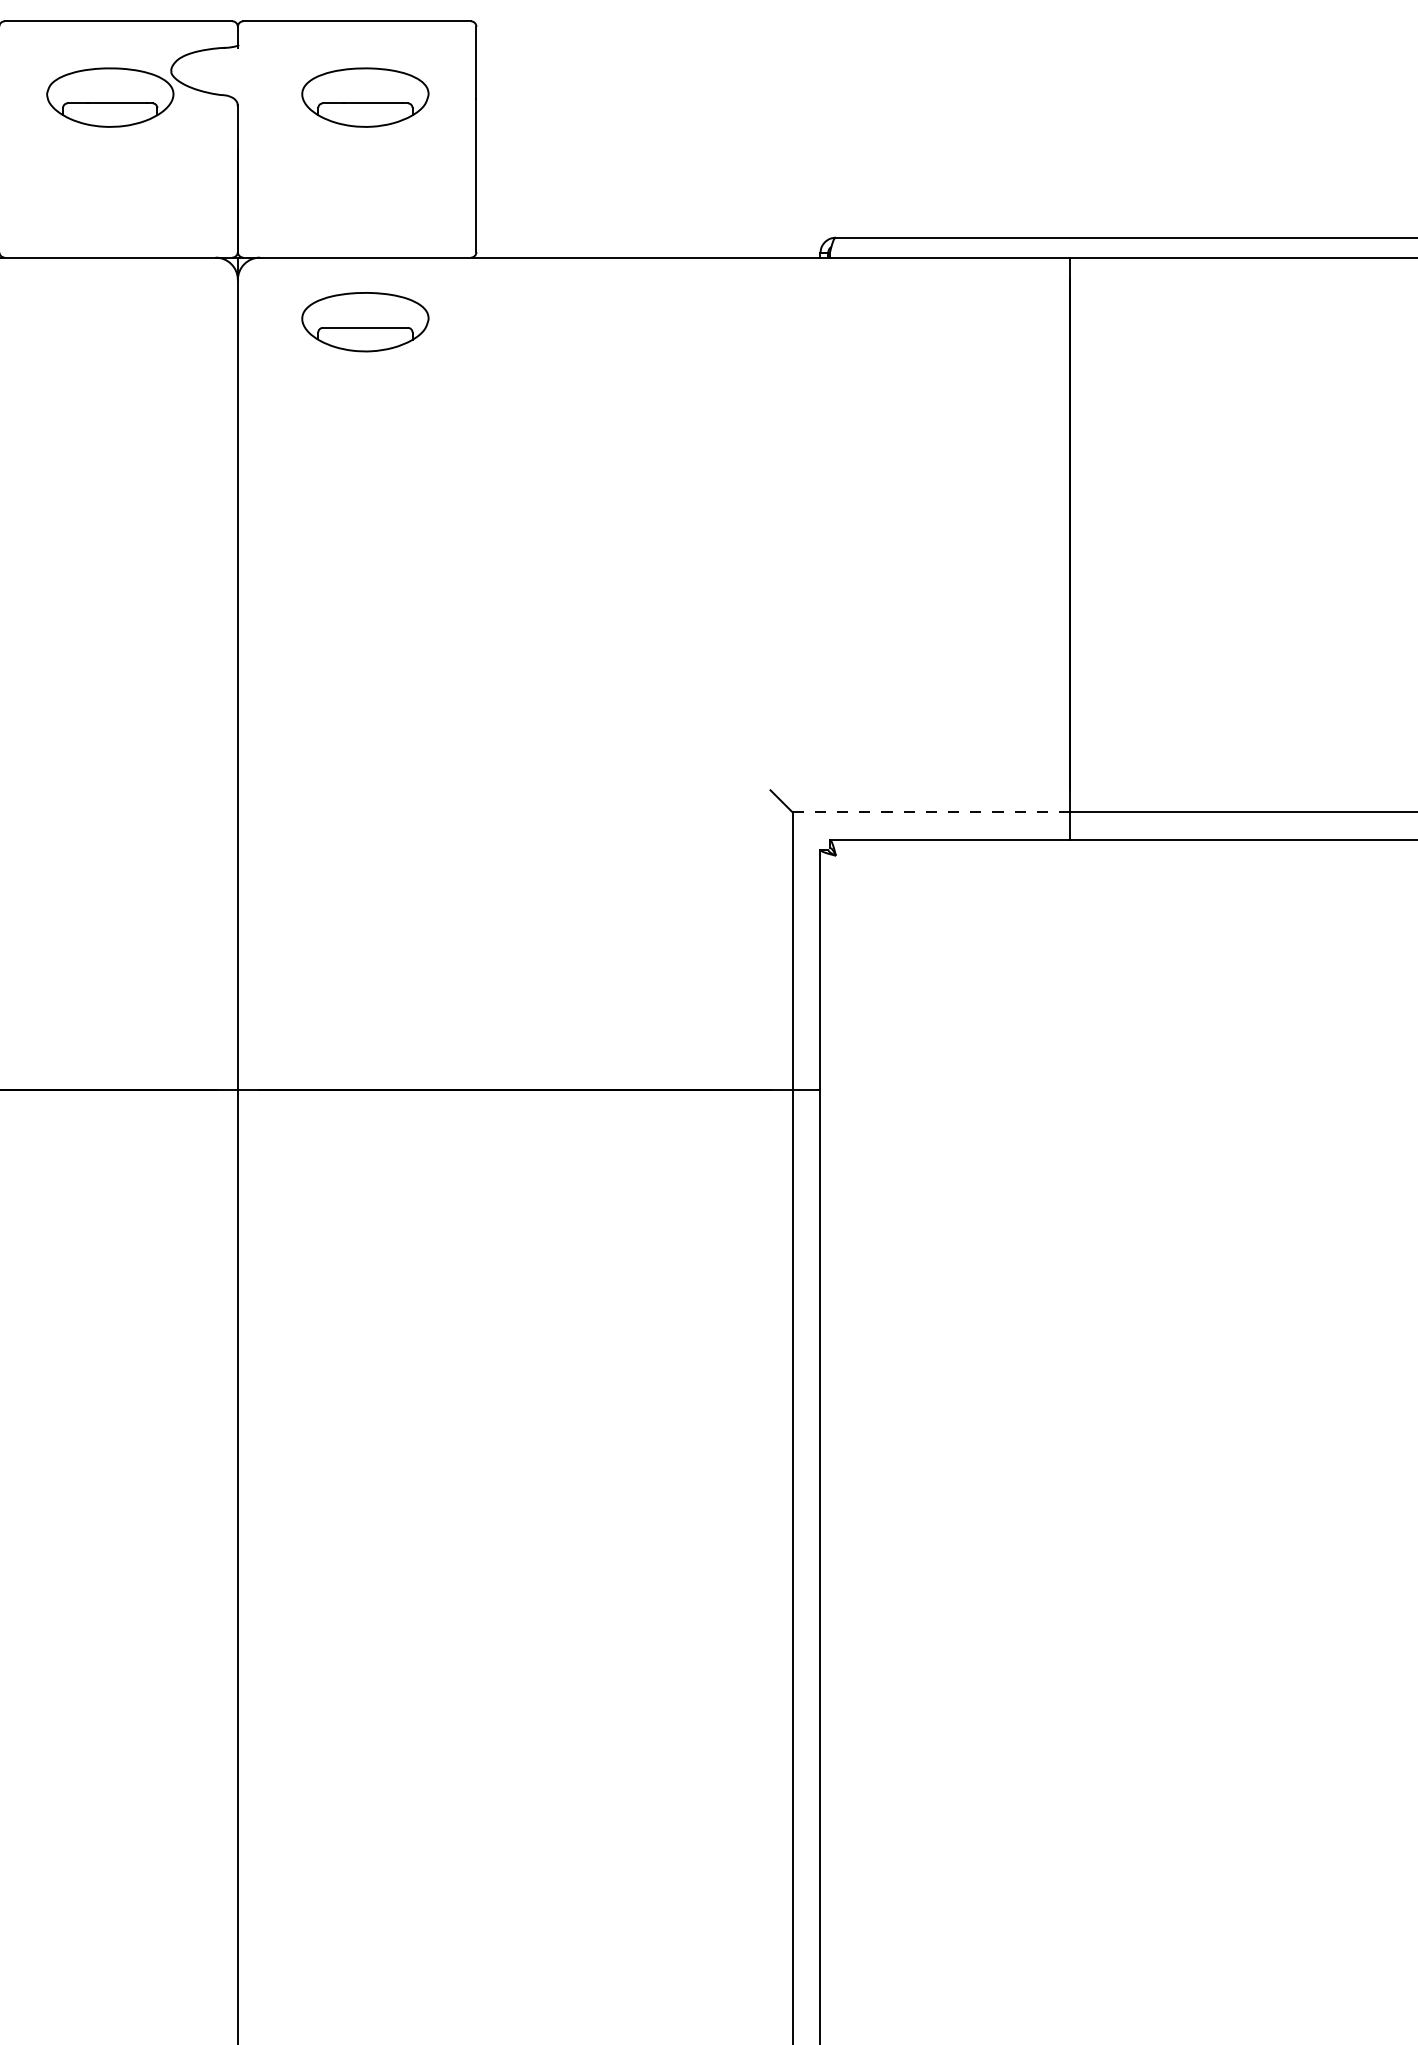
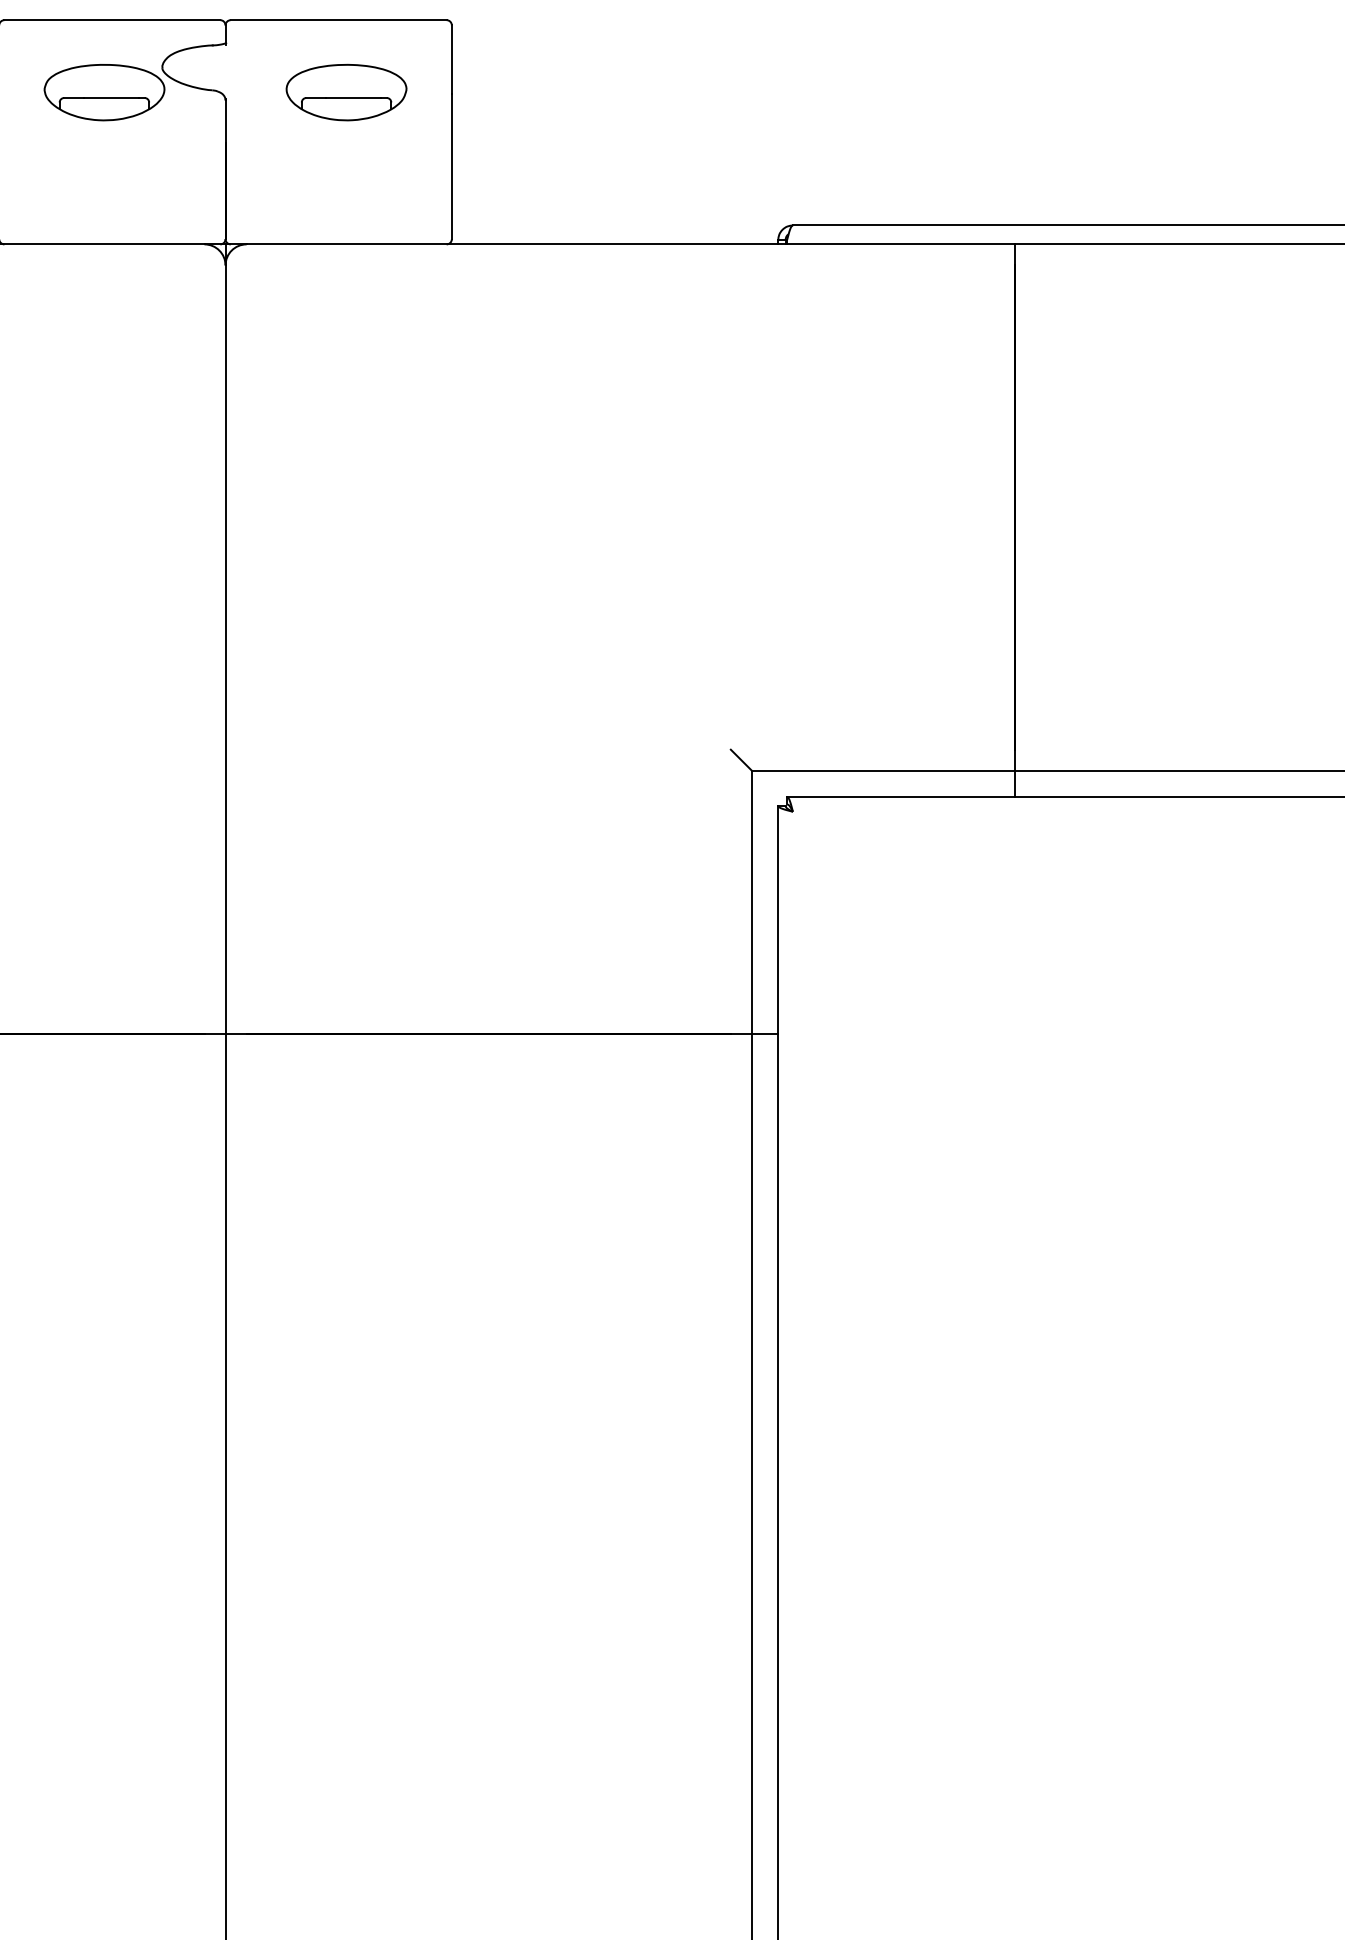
part: (365, 322) -> (346, 305), removed
line: (931, 812) -> (883, 770), dashed -> solid

